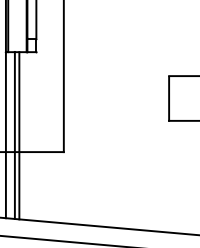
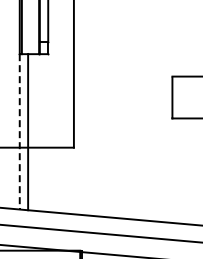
line: (5, 134) -> (19, 131), solid -> dashed
line: (19, 135) -> (32, 132), removed

